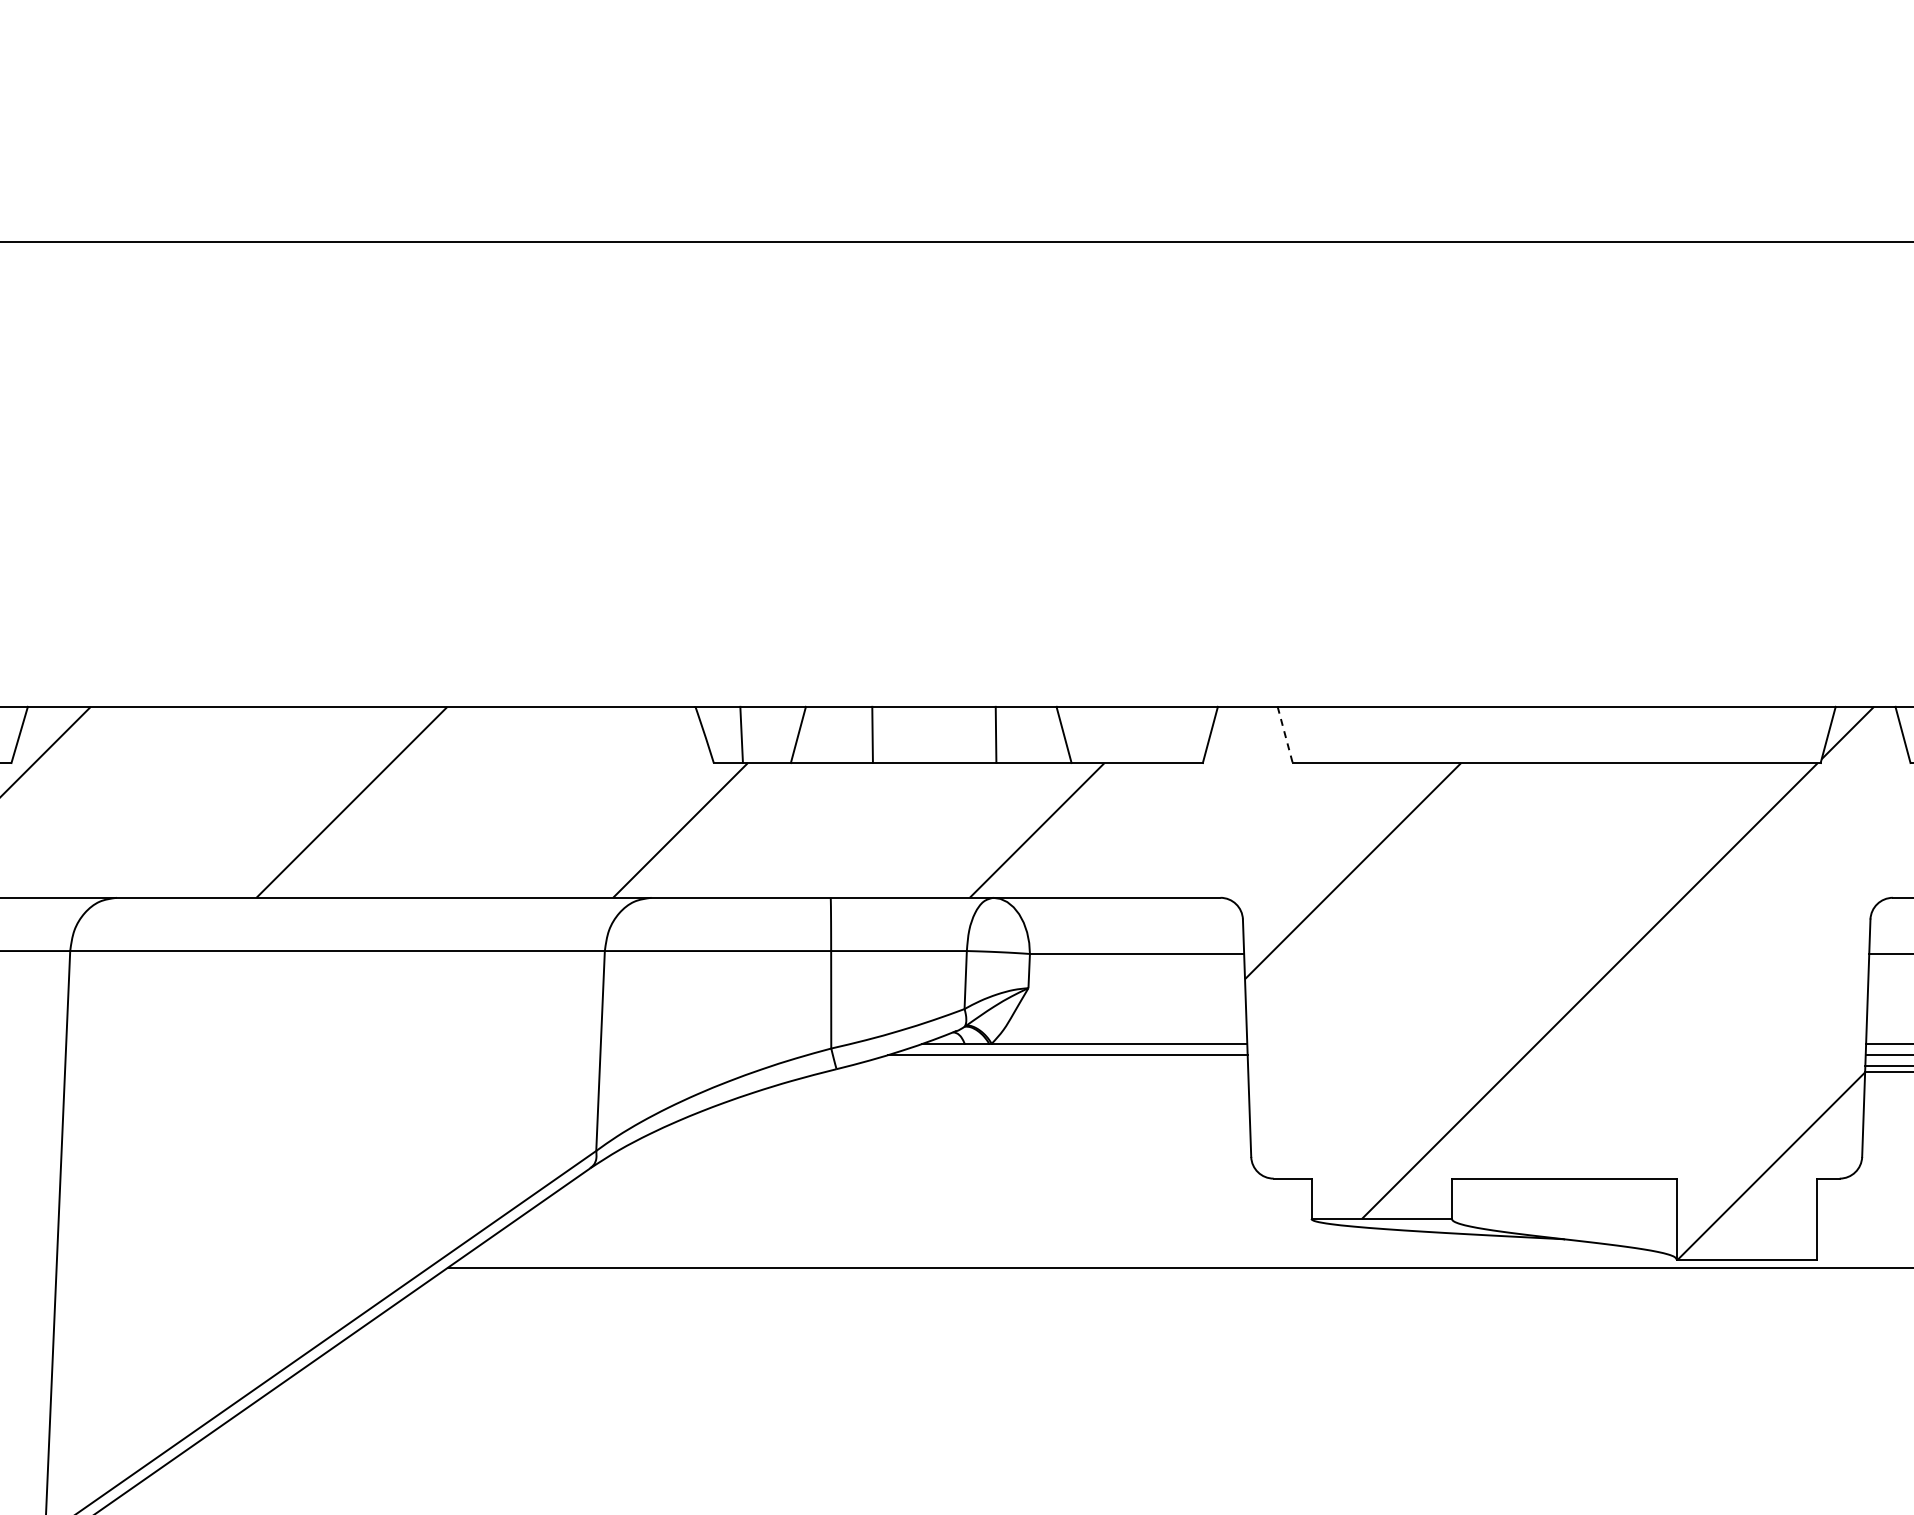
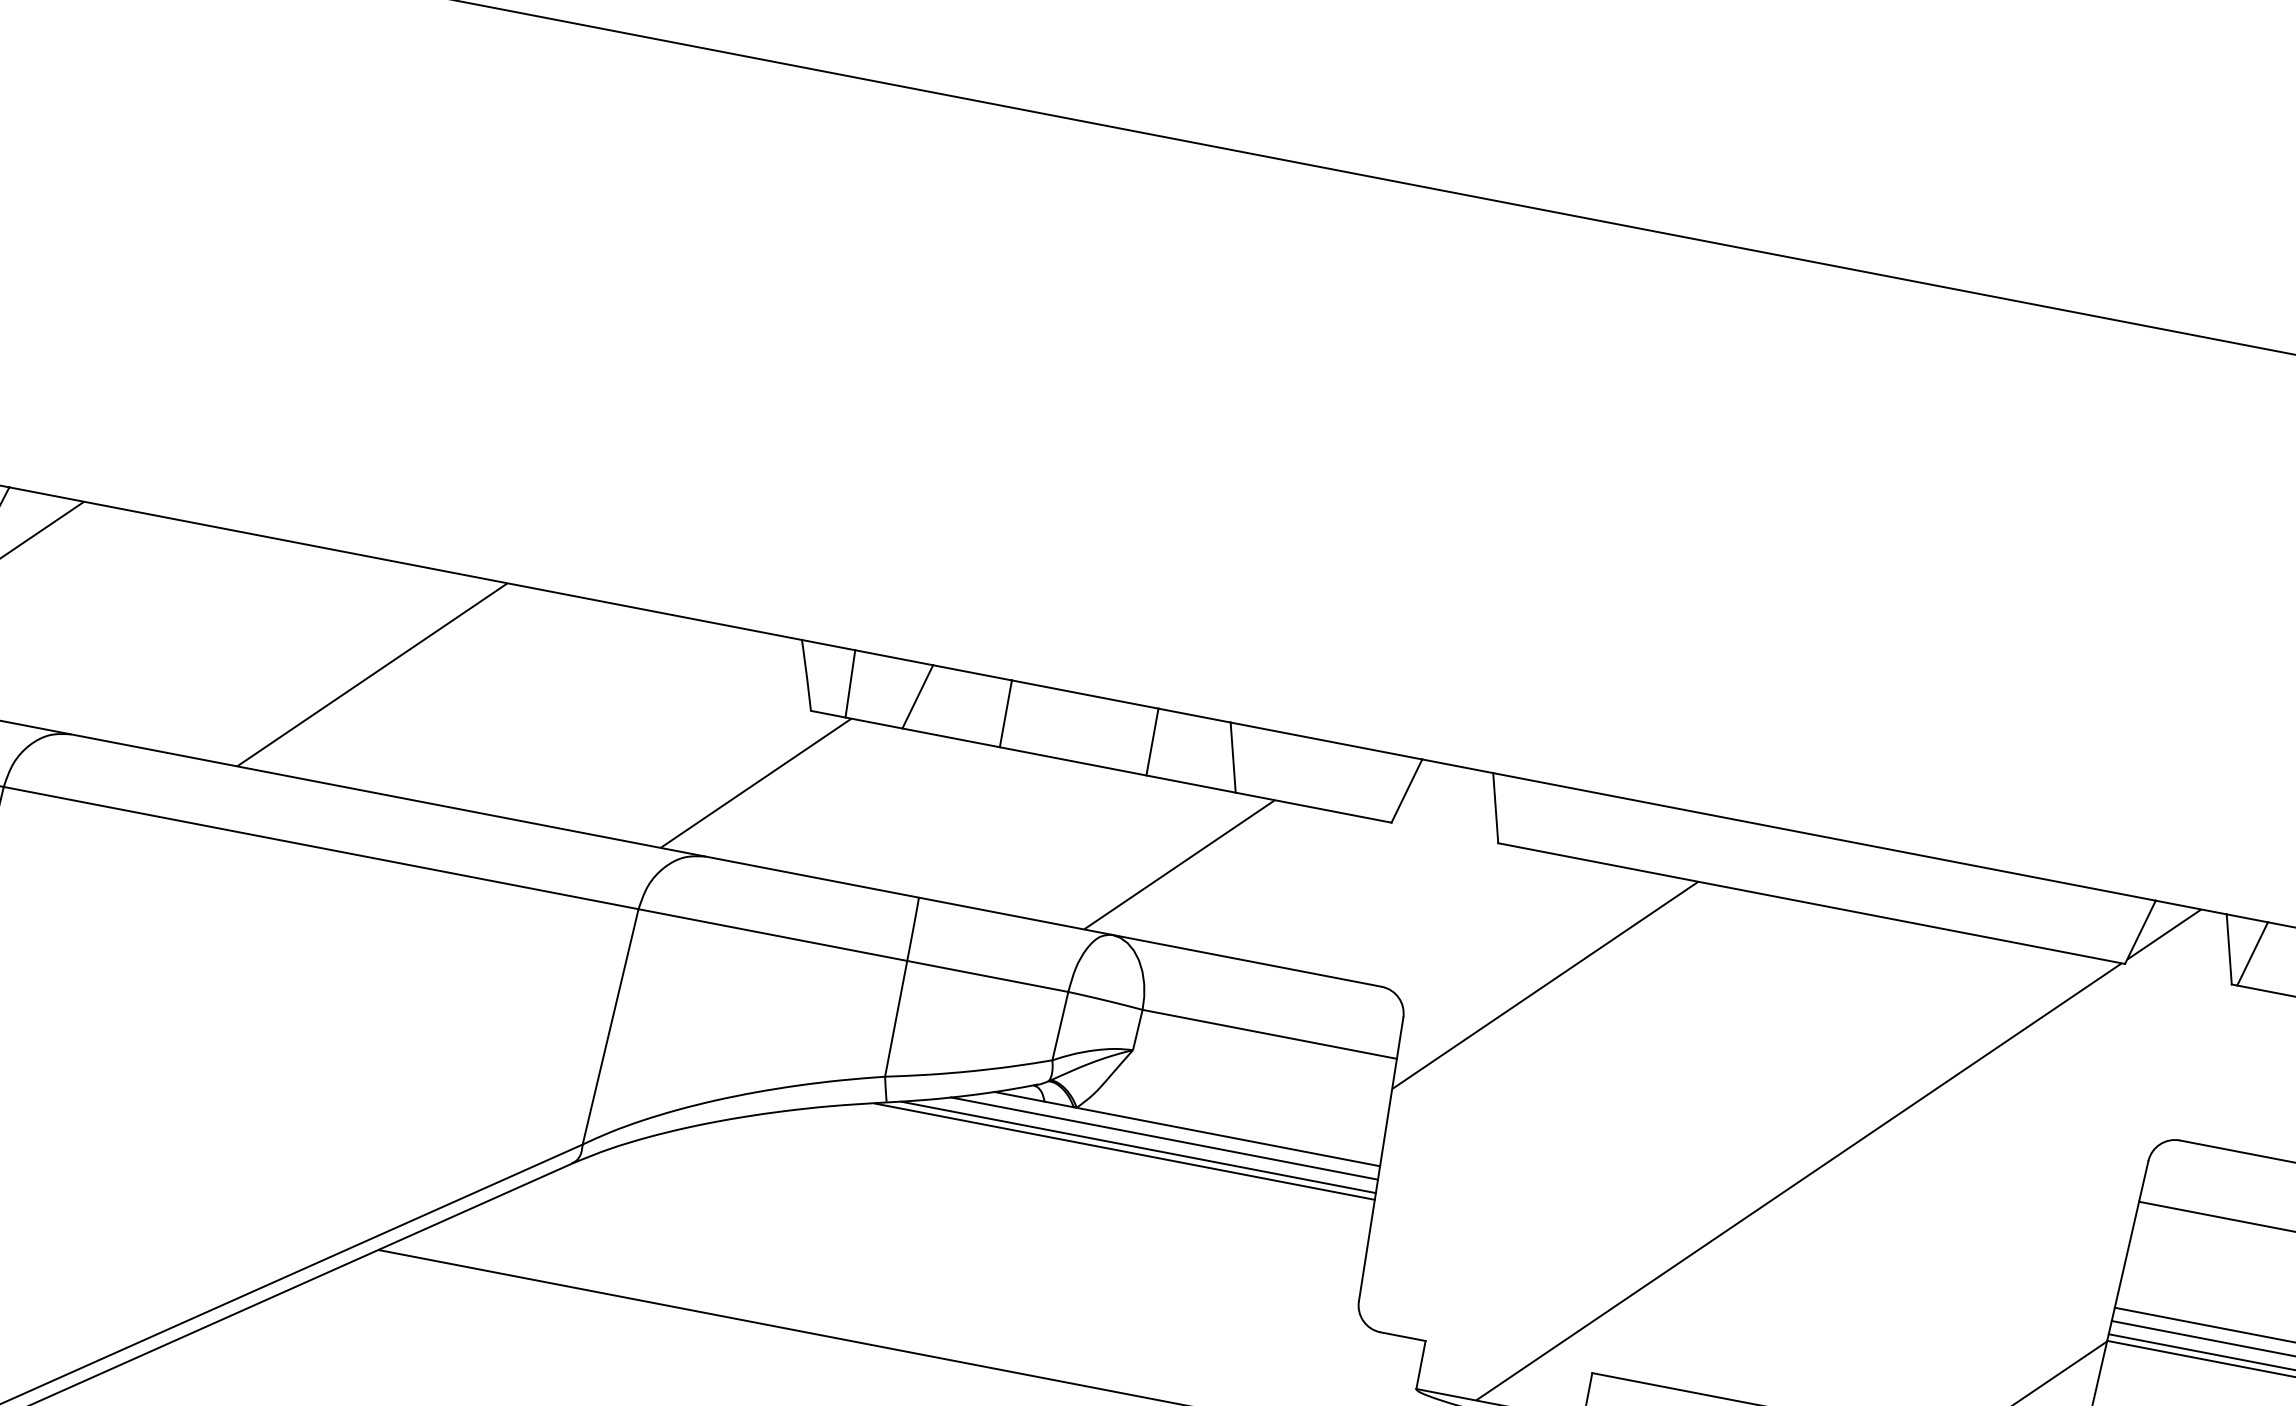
line: (1285, 735) -> (1495, 808), dashed -> solid
line: (1048, 1066) -> (1138, 1147), added
line: (1037, 1071) -> (1124, 1151), added

